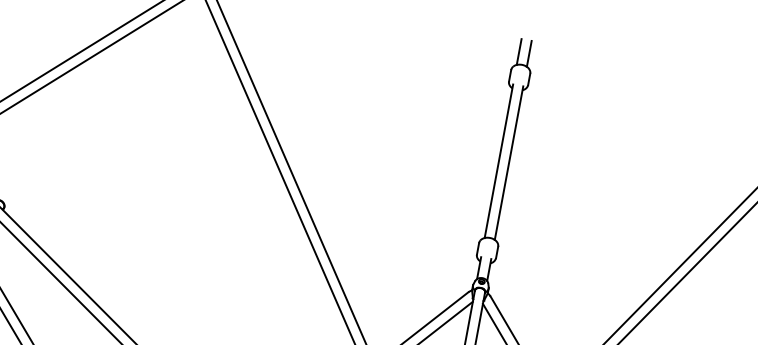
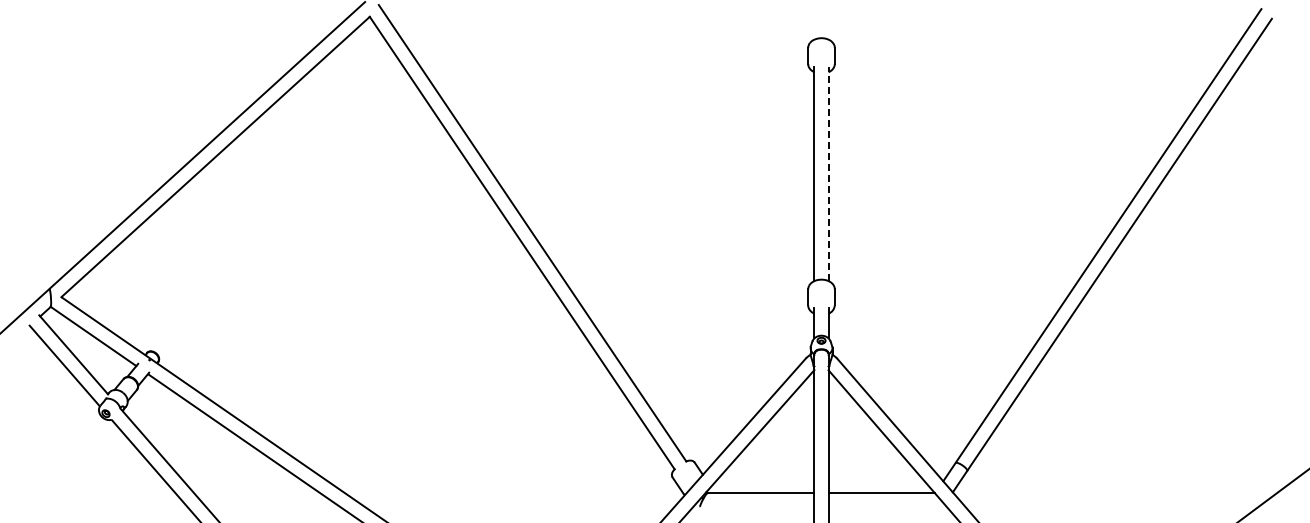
line: (519, 51) -> (814, 21), removed
line: (529, 53) -> (828, 21), removed
line: (509, 162) -> (828, 173), solid -> dashed

